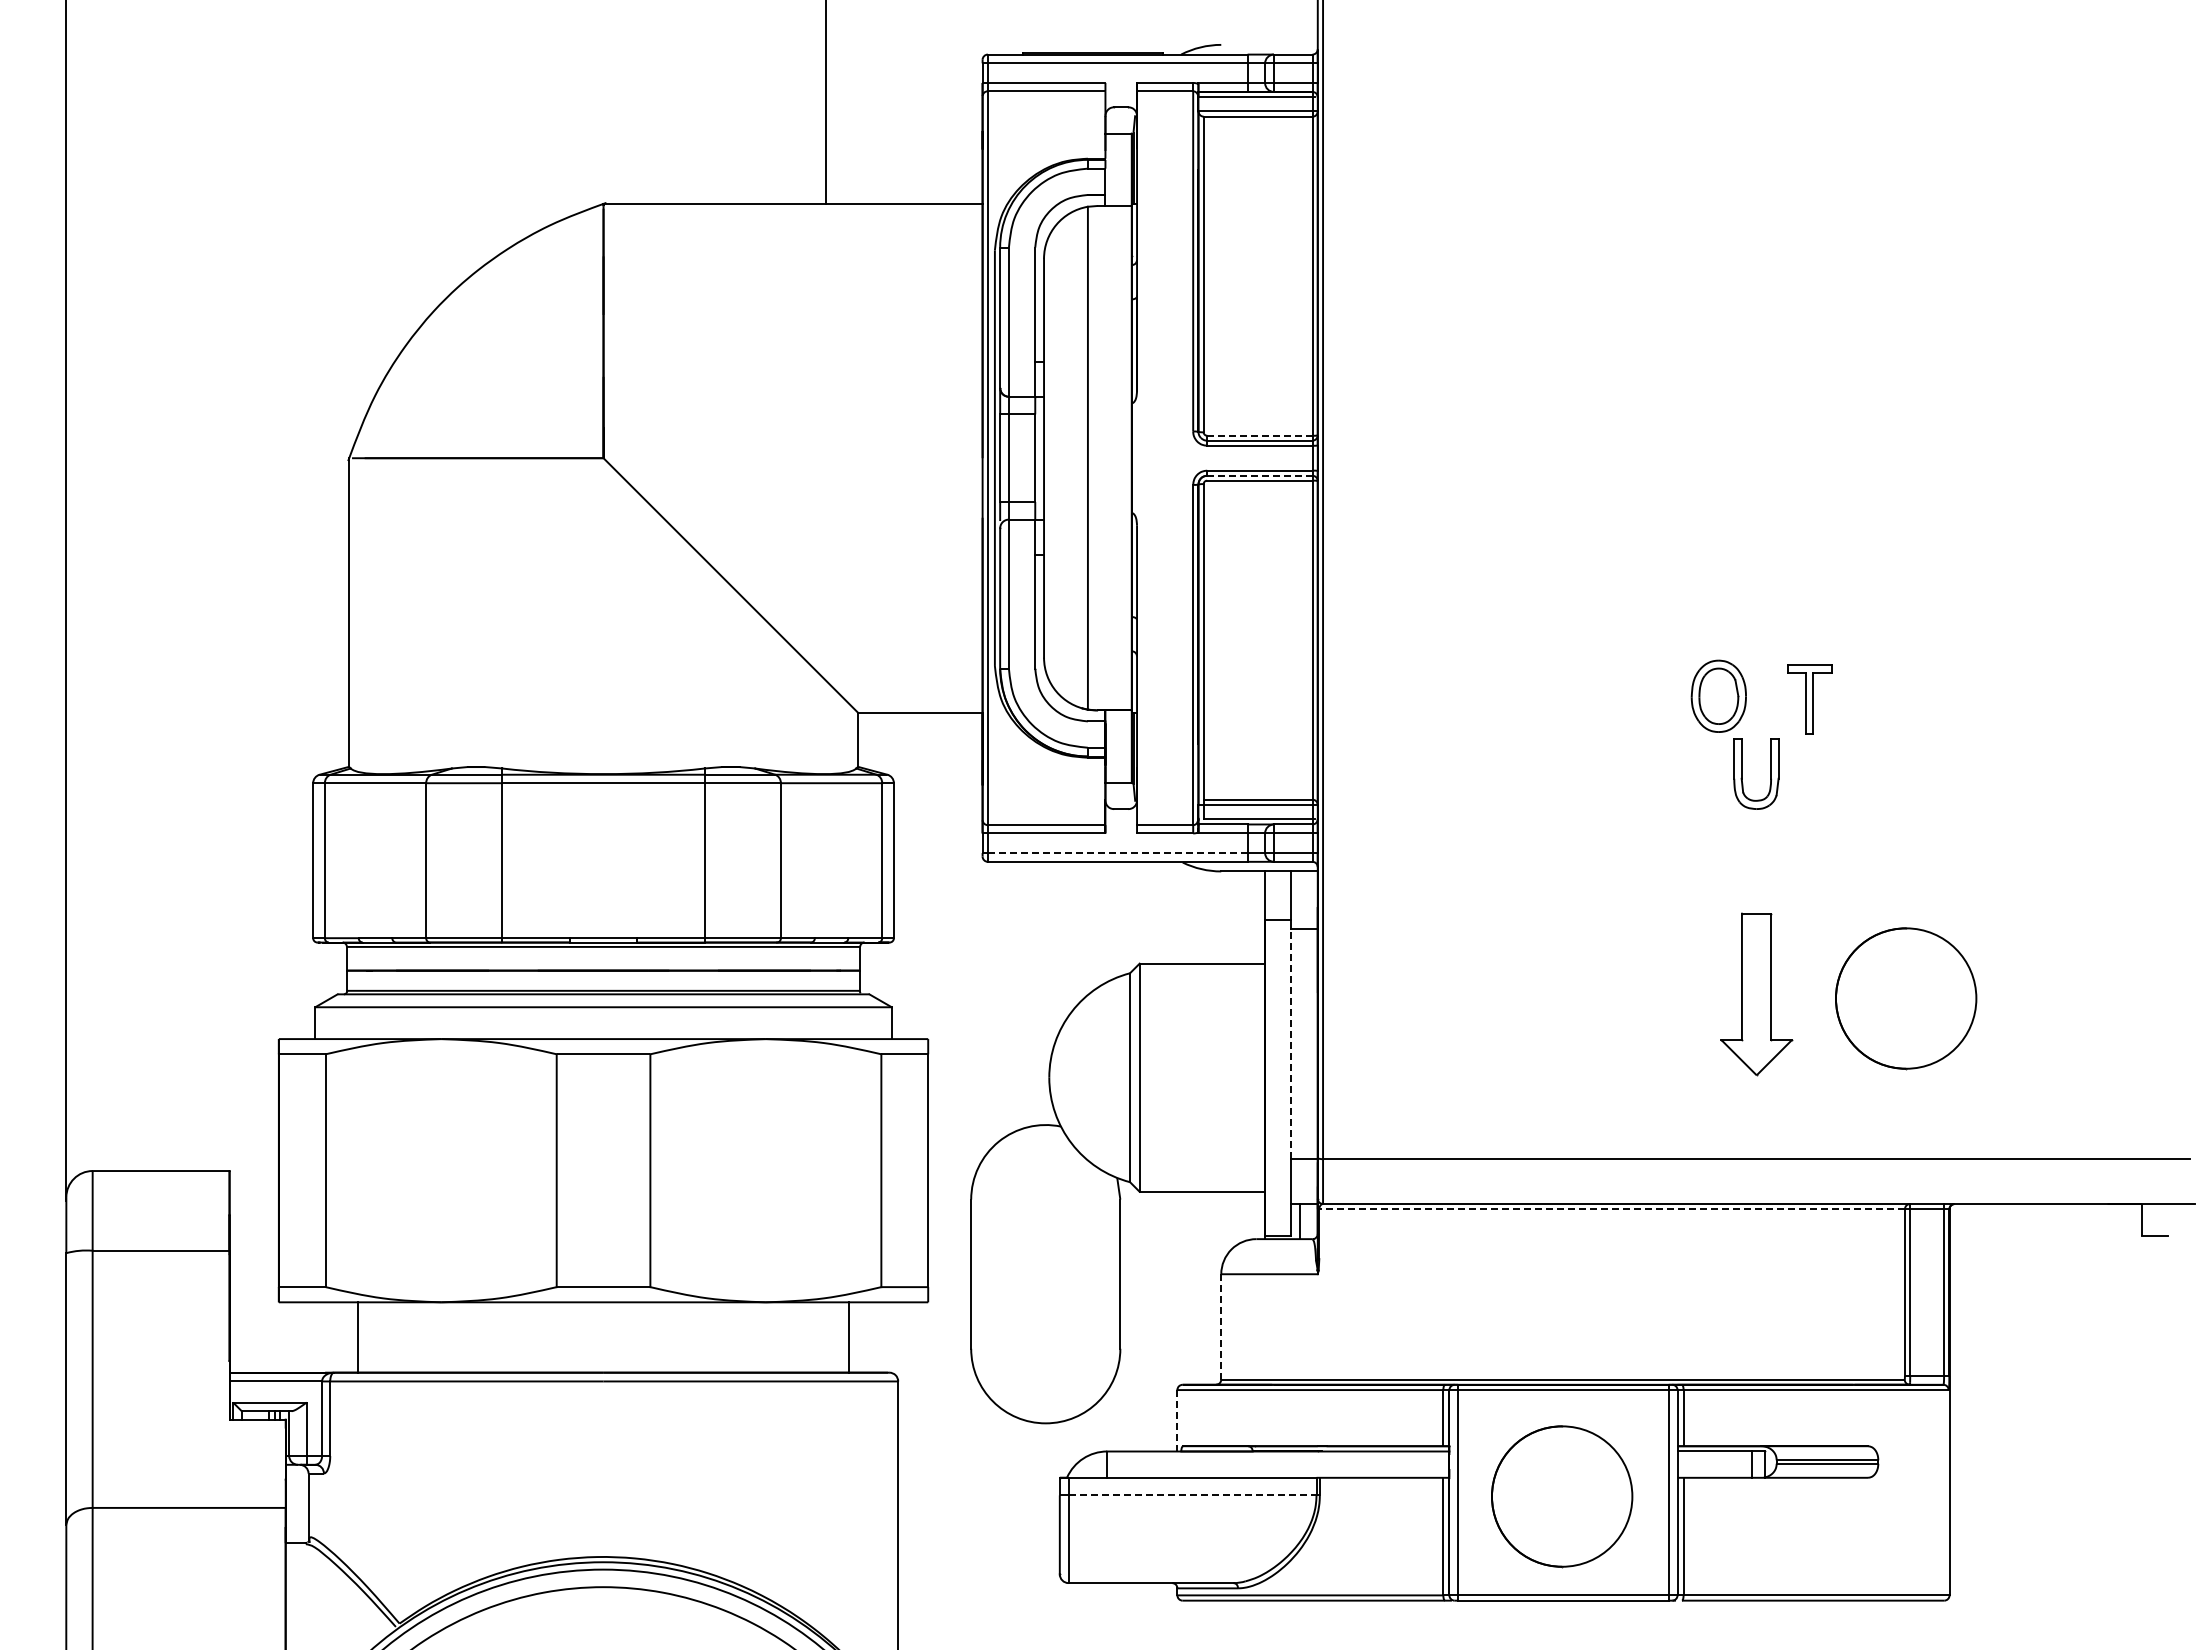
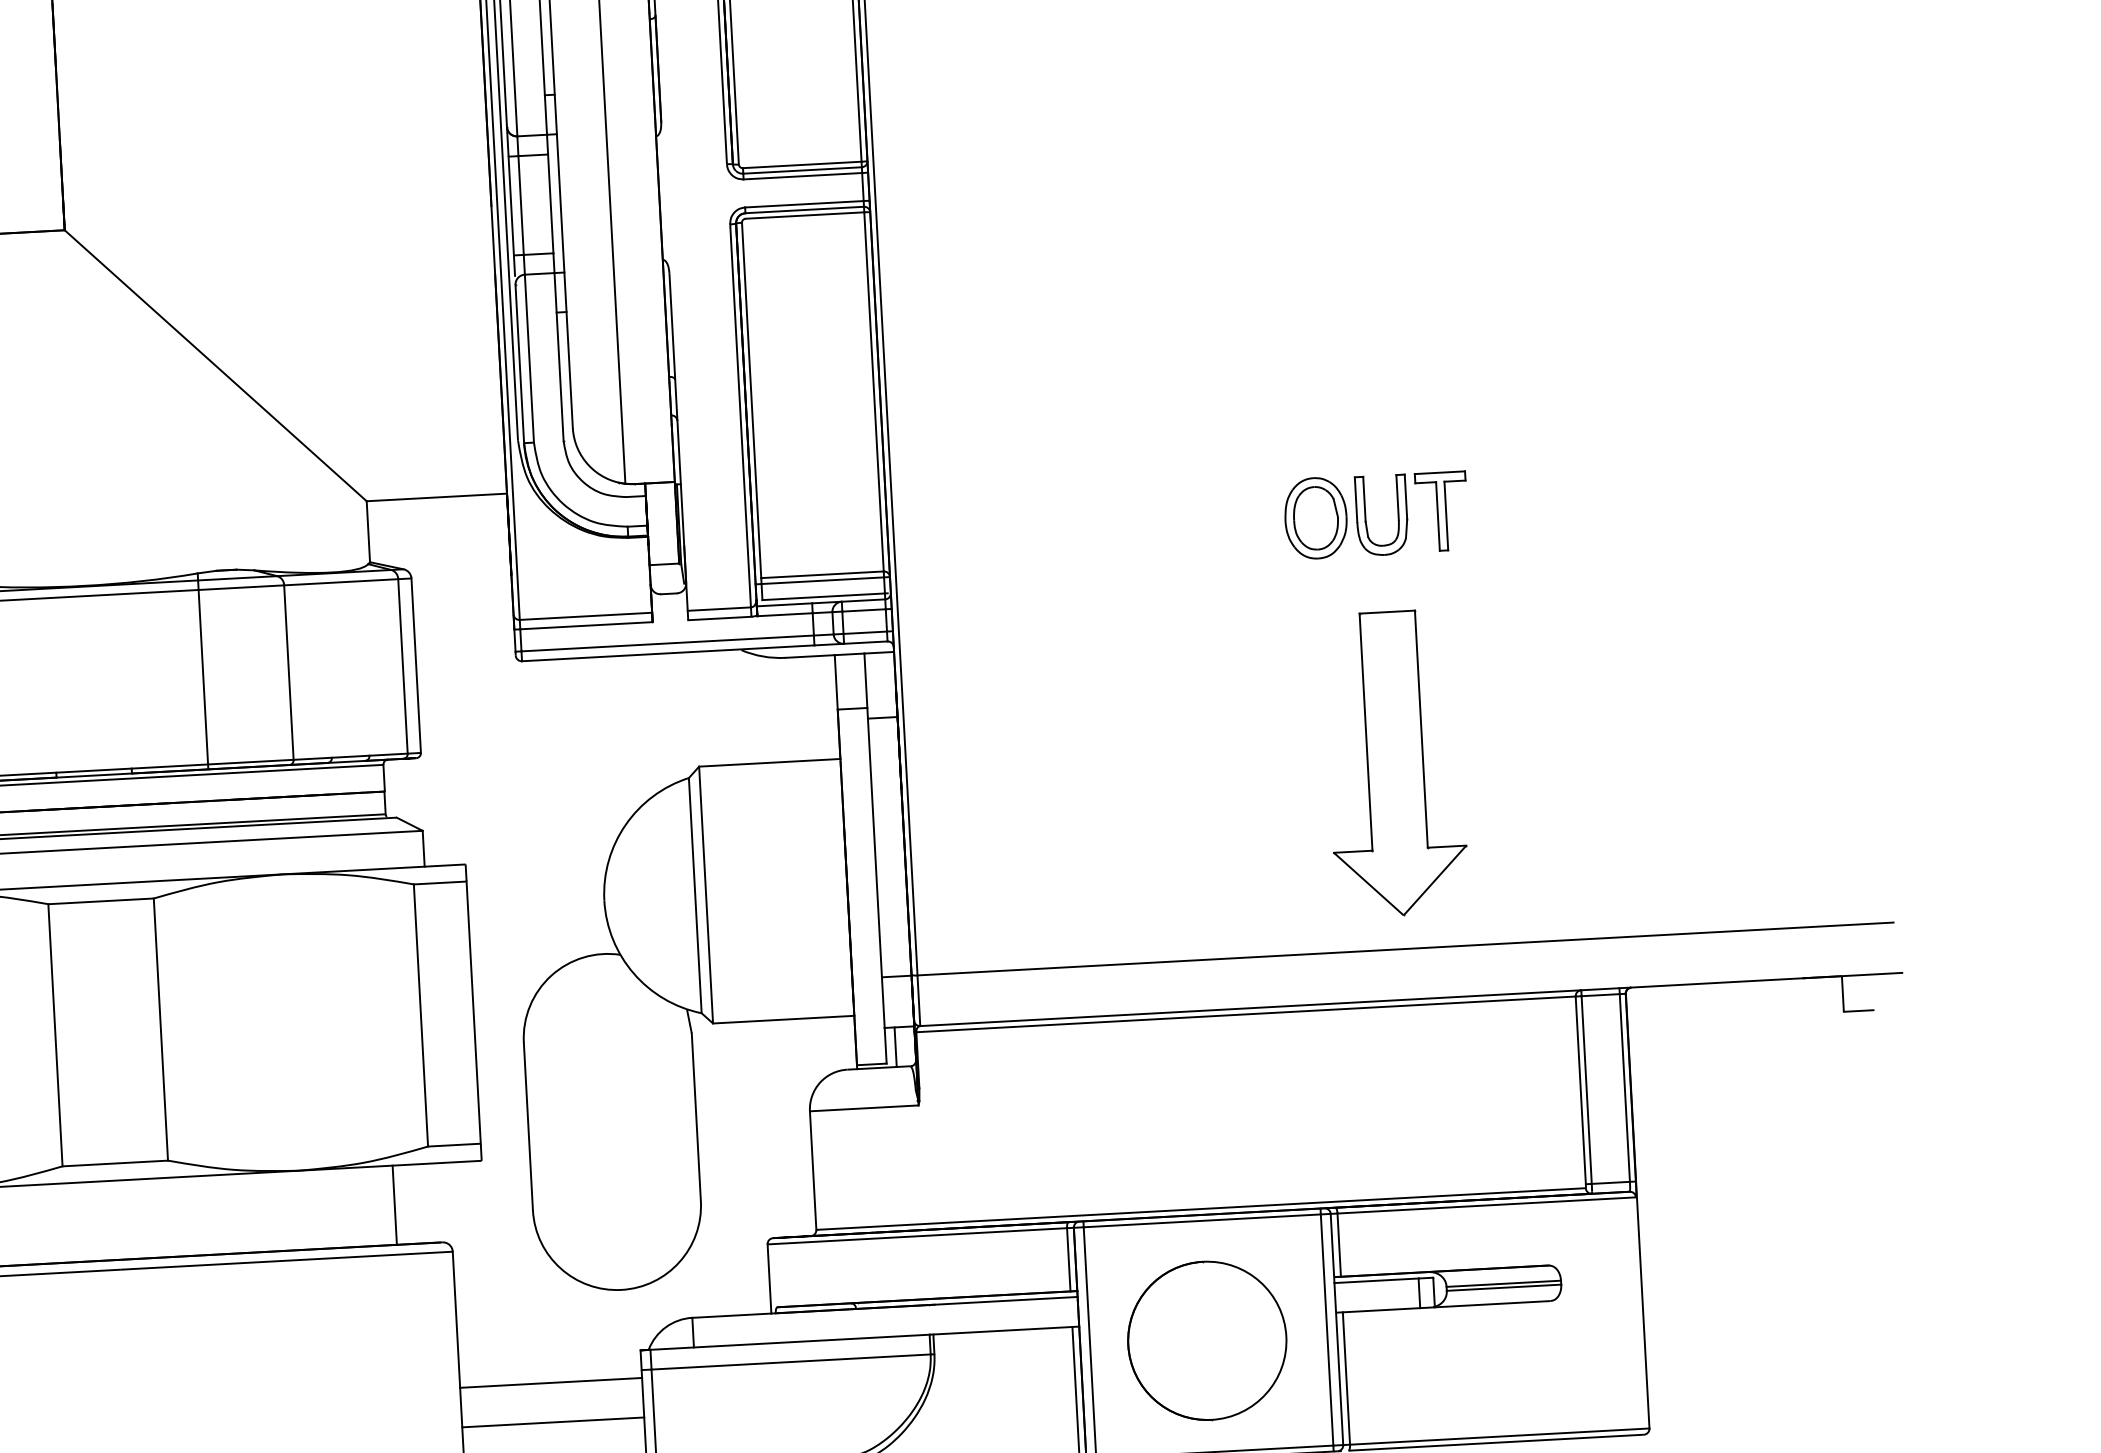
line: (1259, 435) -> (801, 164), dashed -> solid
line: (1259, 475) -> (804, 209), dashed -> solid
part: (1718, 695) -> (1315, 517), moved
part: (1809, 699) -> (1441, 511), moved
line: (1117, 853) -> (667, 643), dashed -> solid
part: (1756, 994) -> (1395, 763), size x1.67
part: (1906, 998) -> (1564, 759), removed
line: (1291, 1044) -> (875, 848), dashed -> solid
line: (1612, 1209) -> (1246, 1014), dashed -> solid
line: (1221, 1326) -> (813, 1170), dashed -> solid
line: (1177, 1420) -> (769, 1278), dashed -> solid
line: (1192, 1495) -> (791, 1362), dashed -> solid
line: (978, 1502) -> (550, 1383), added
line: (978, 1537) -> (552, 1422), added

